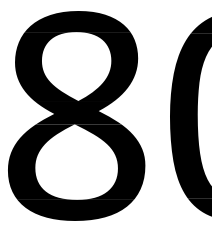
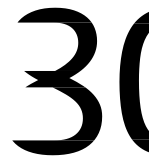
fill: (46, 66) -> (32, 46), removed
fill: (42, 161) -> (29, 113), removed

